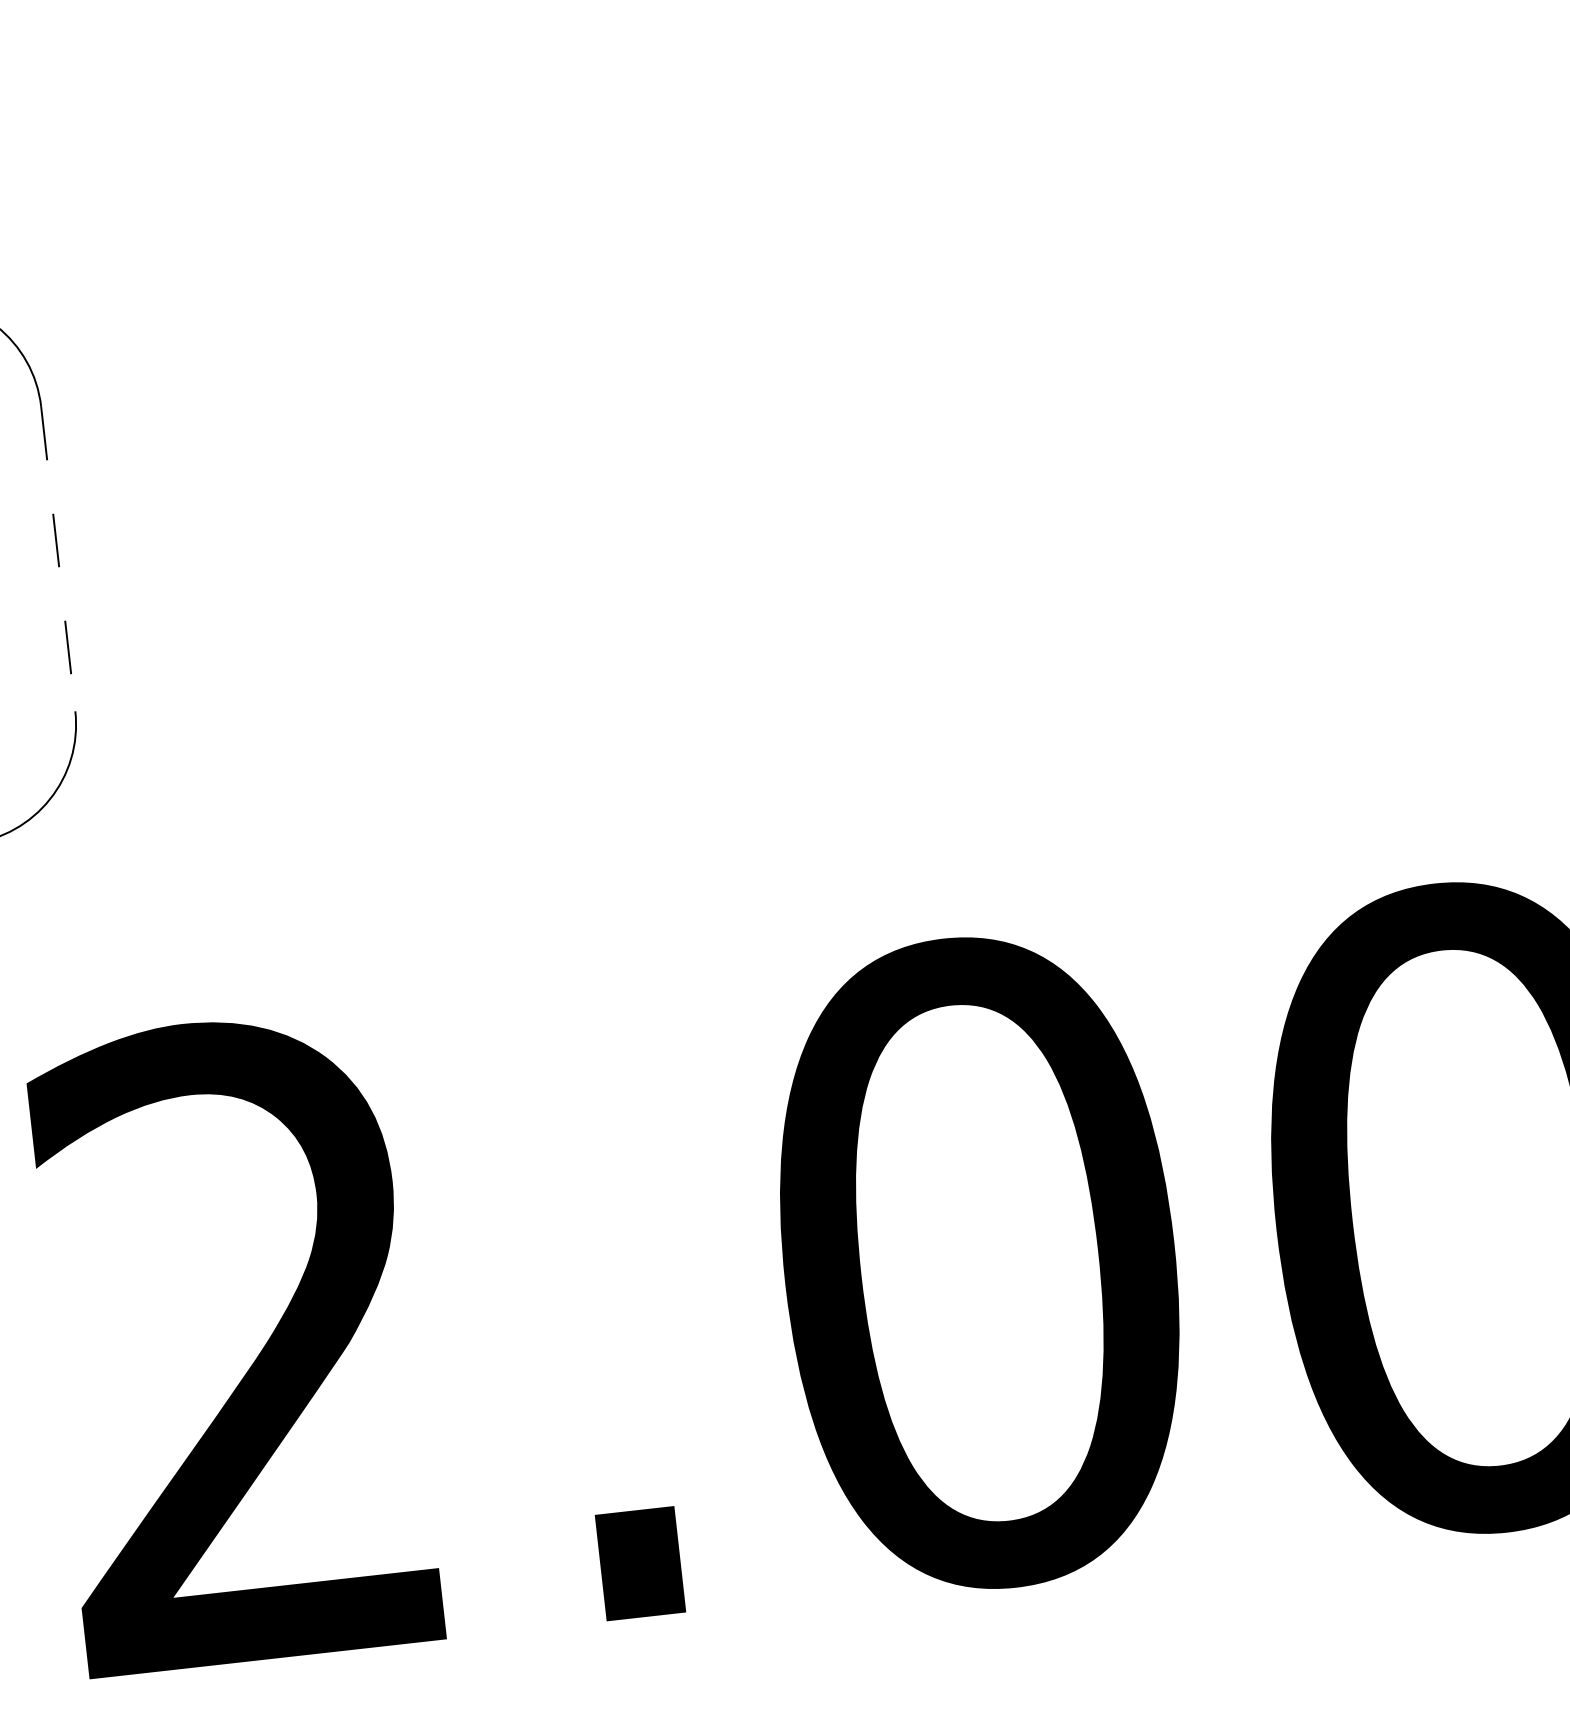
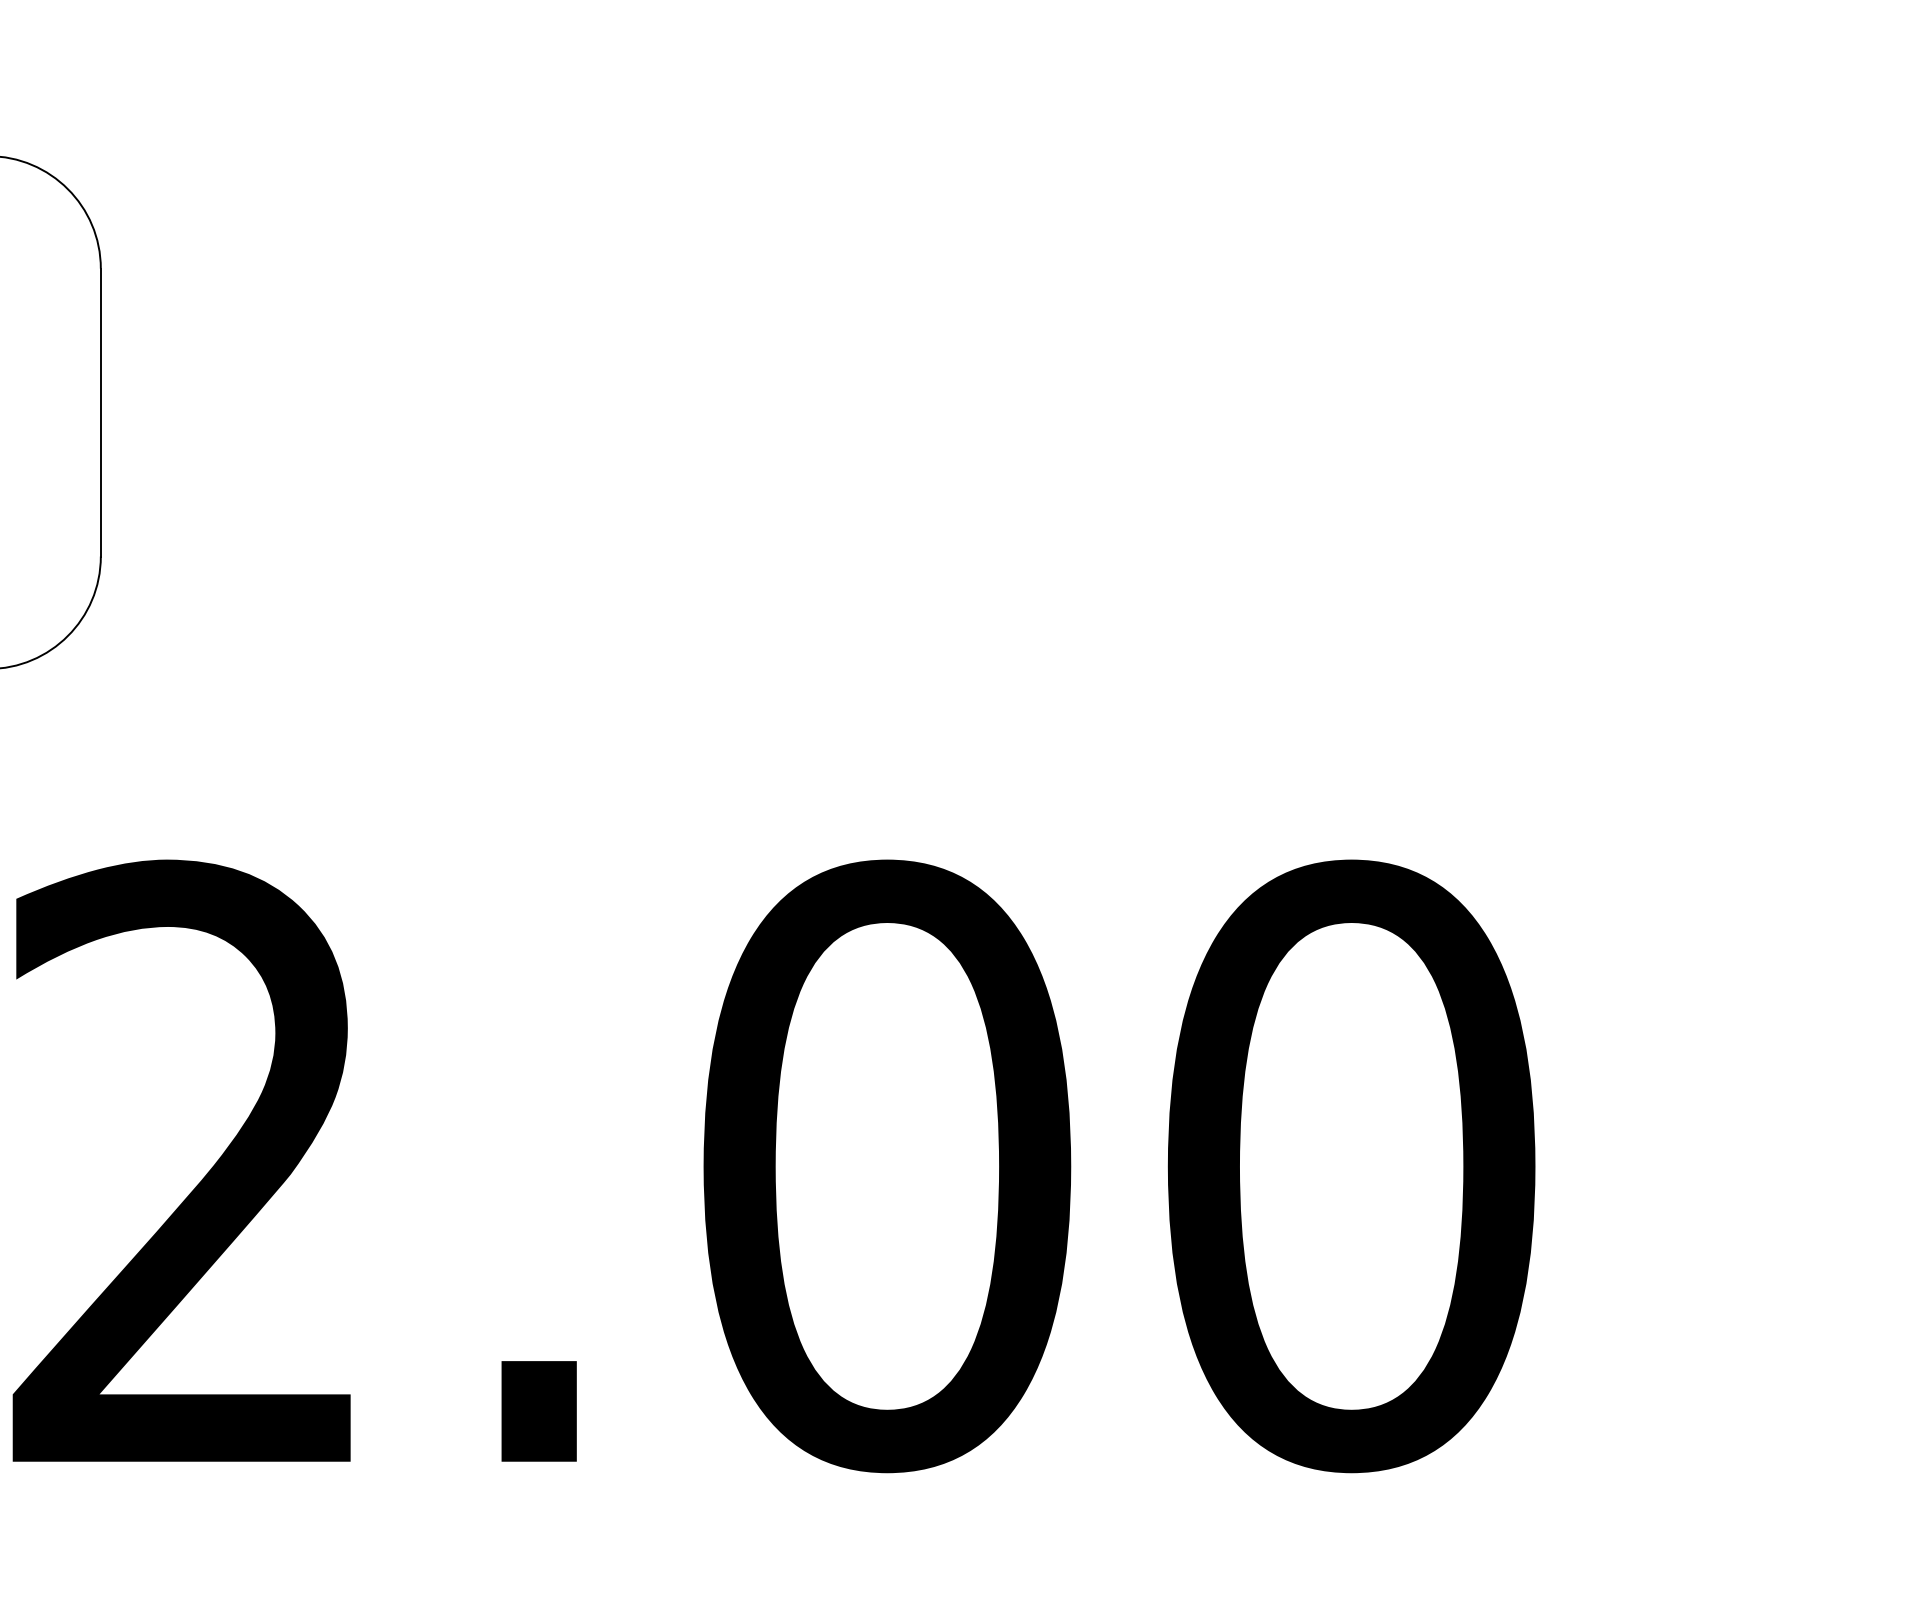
line: (57, 559) -> (100, 412), dashed -> solid

